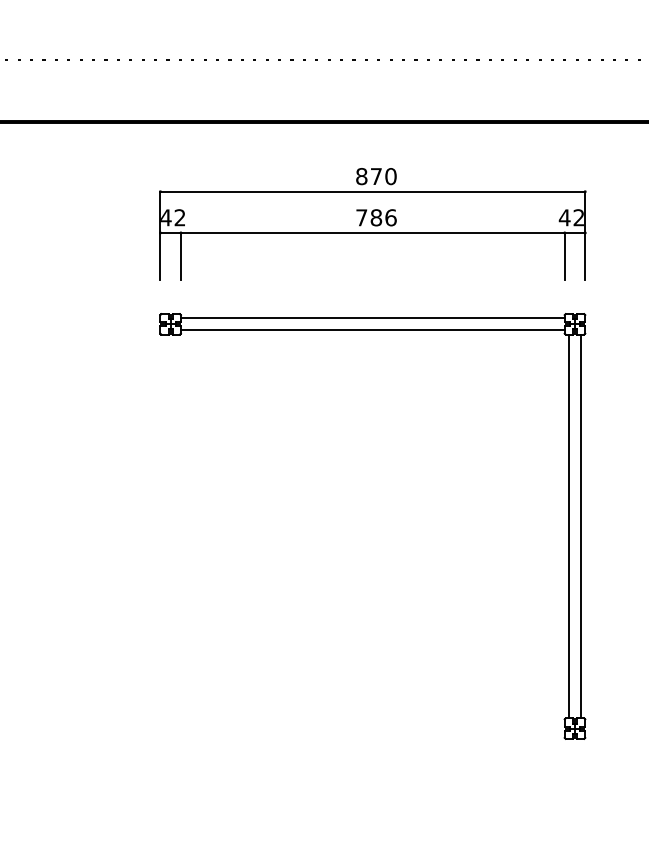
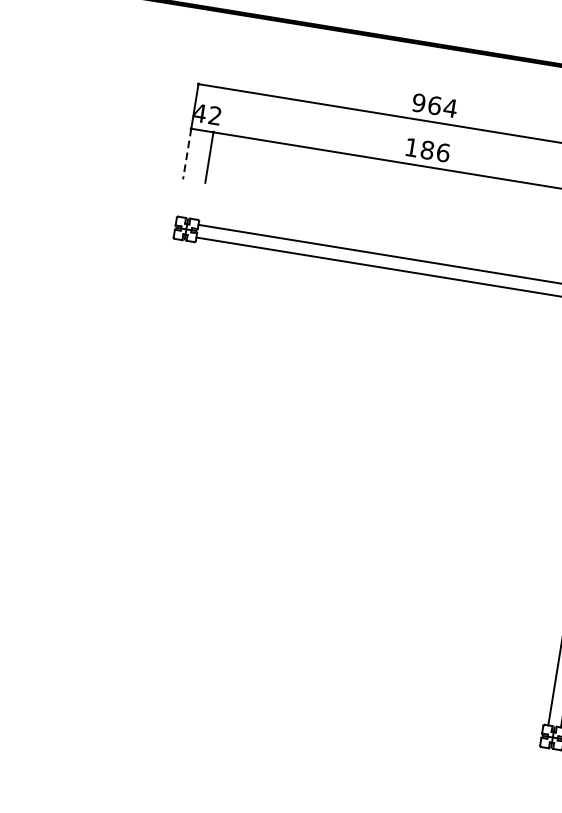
text: (376, 176) -> (434, 105), 870 -> 964
text: (361, 217) -> (411, 147), 786 -> 186
line: (160, 256) -> (187, 154), solid -> dashed

